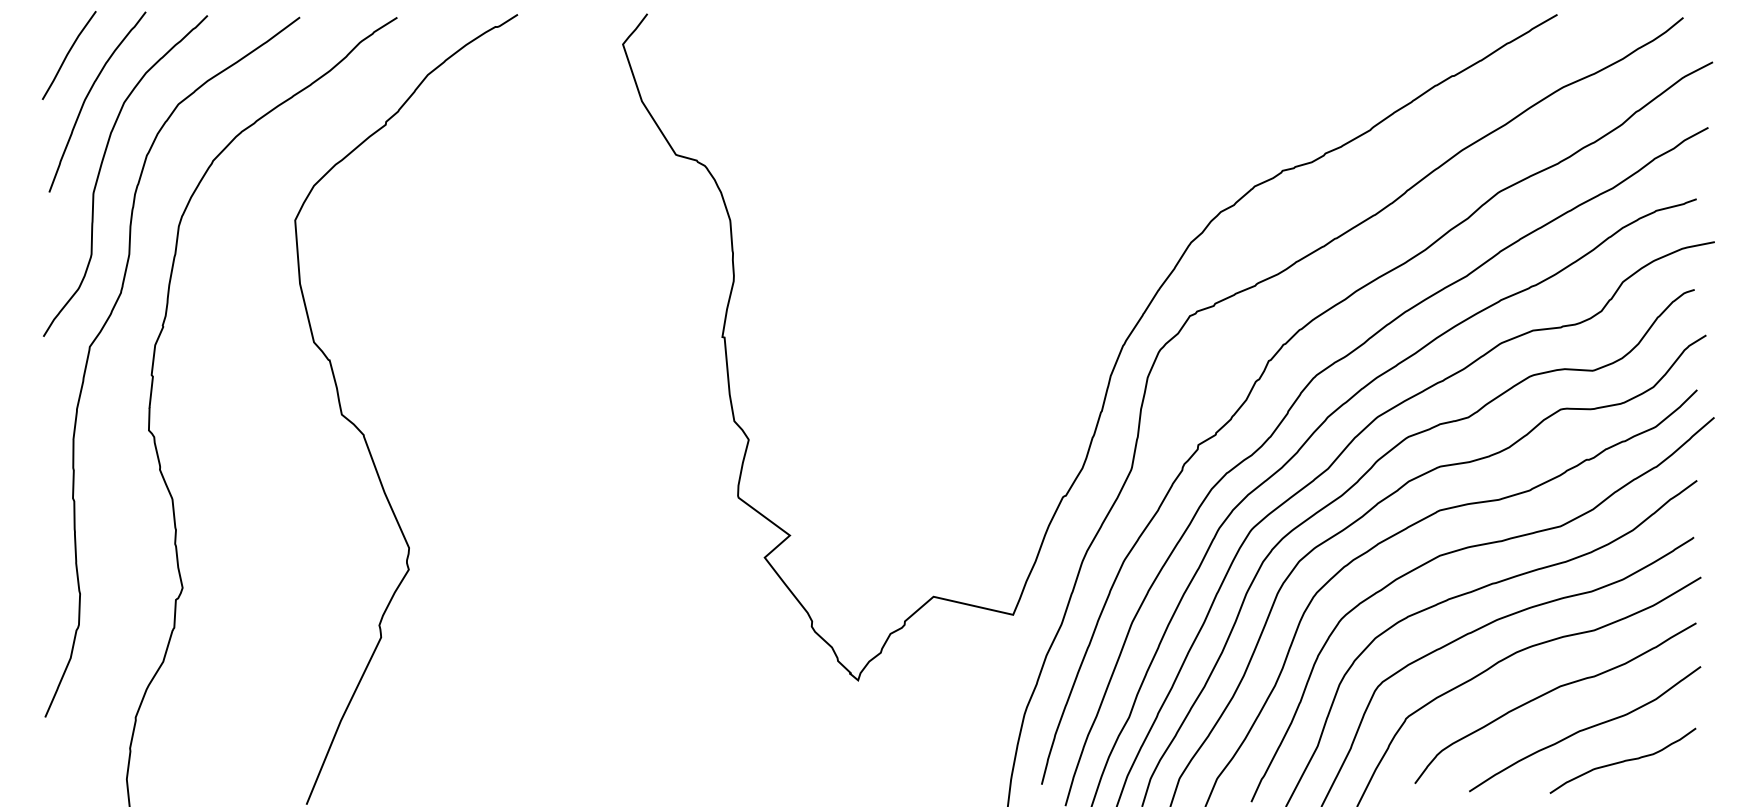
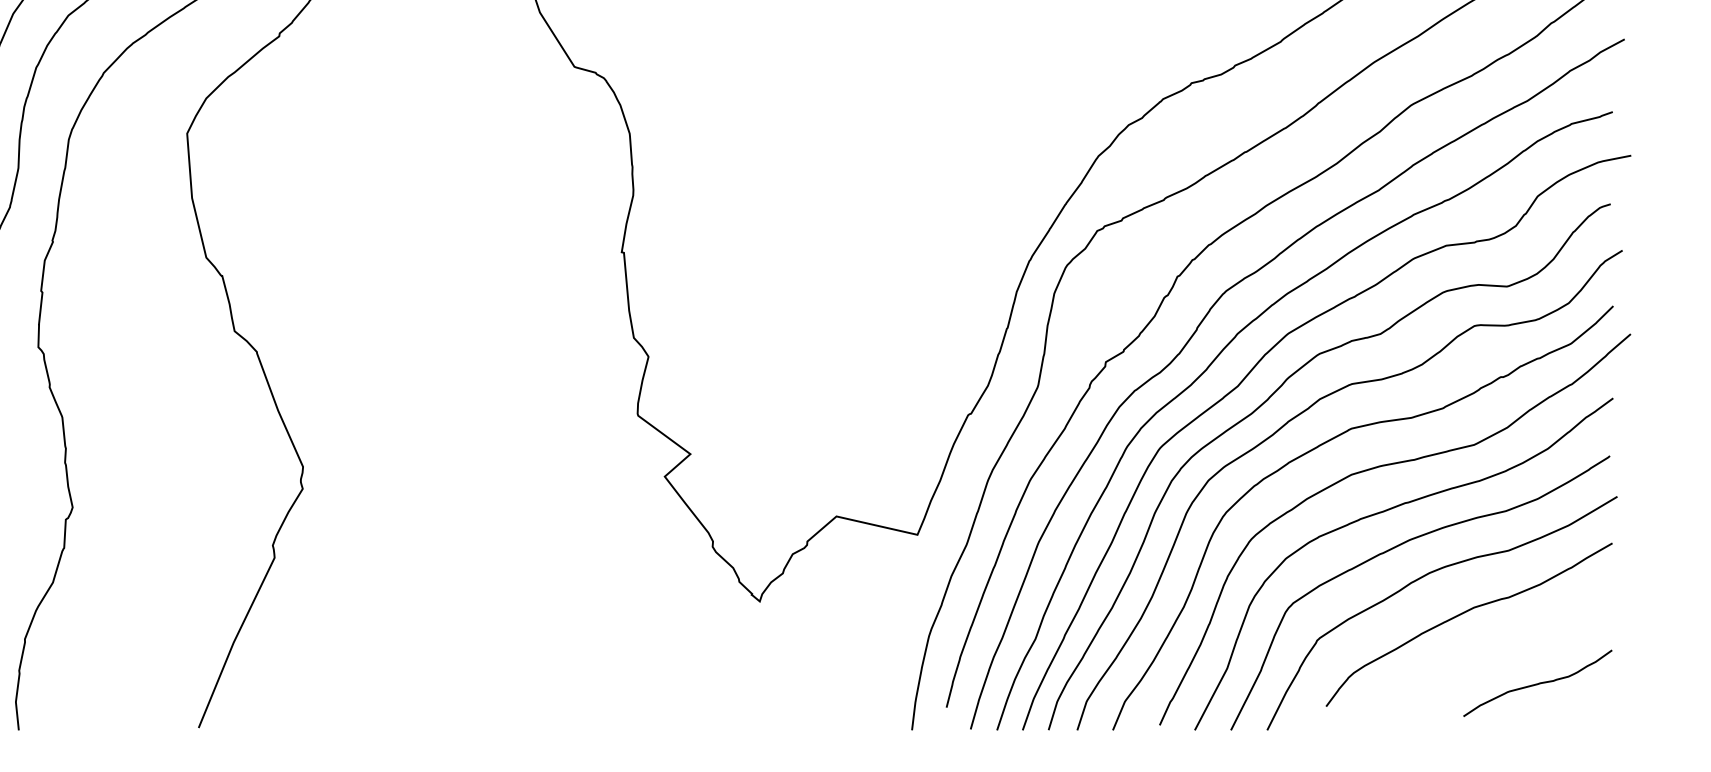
curve: (1585, 729) -> (1499, 651), removed

